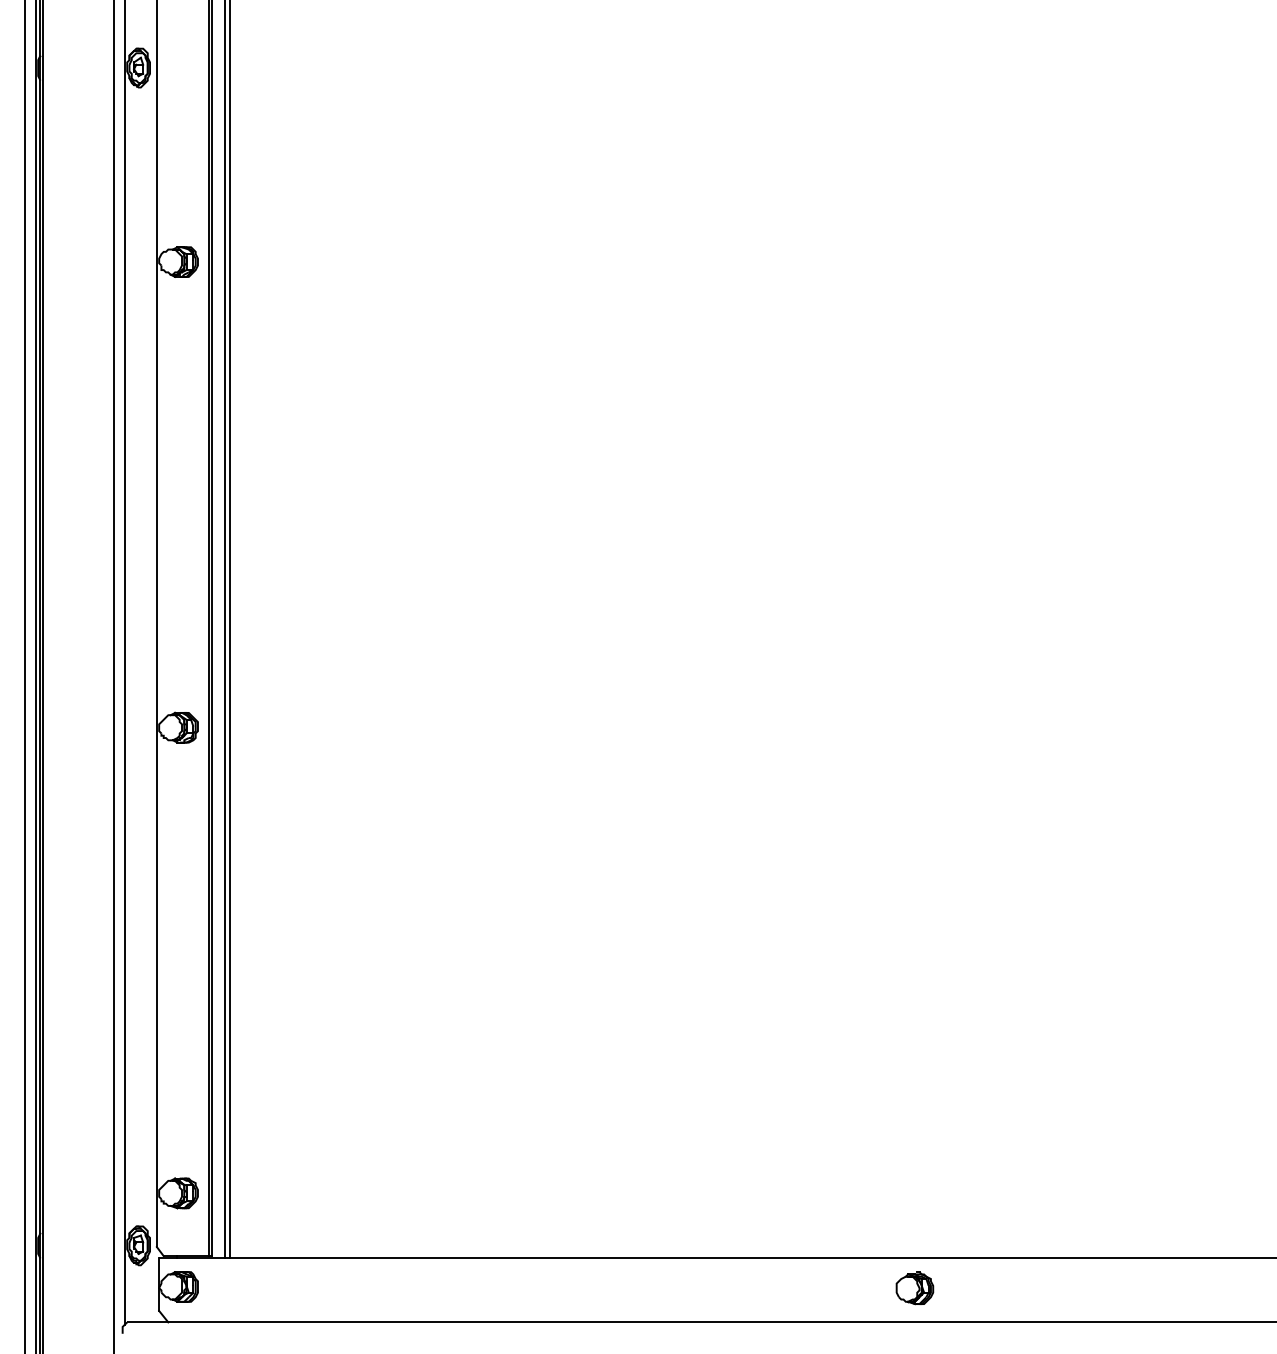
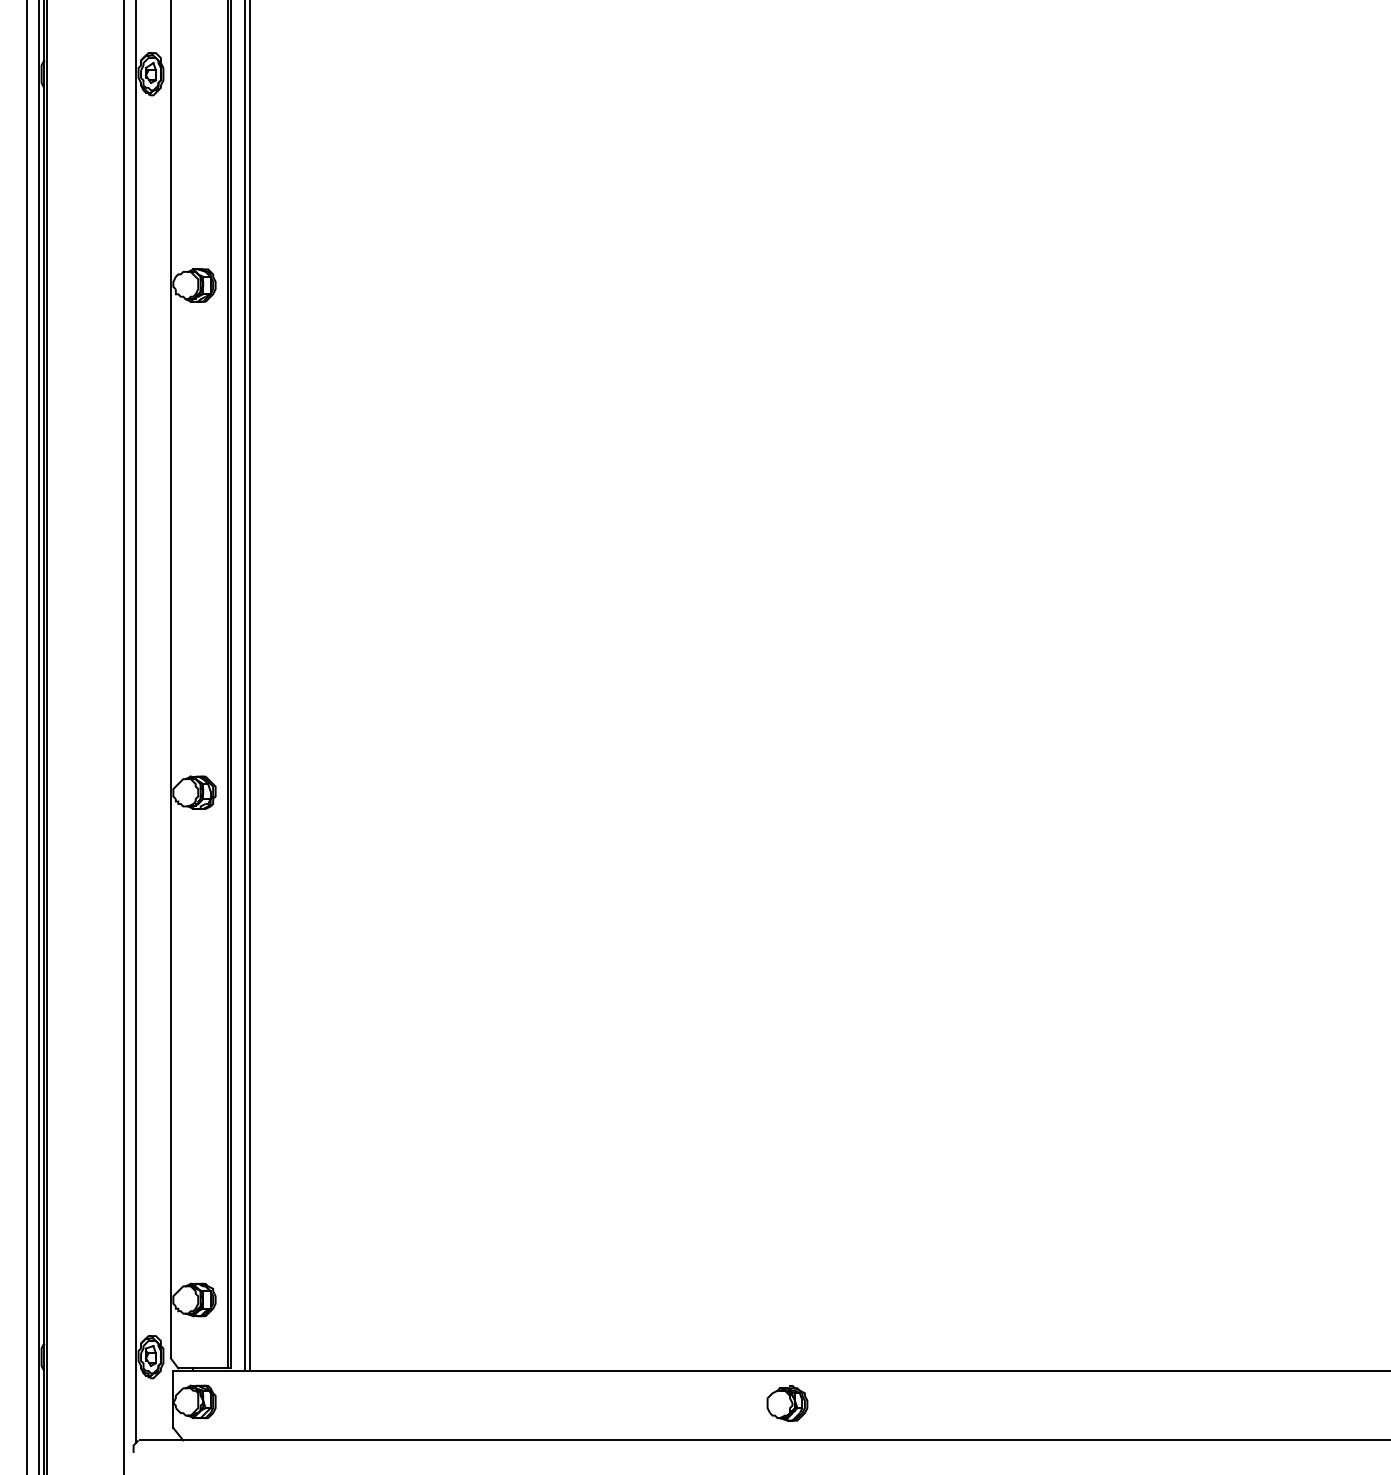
part: (914, 1288) -> (787, 1403), moved

